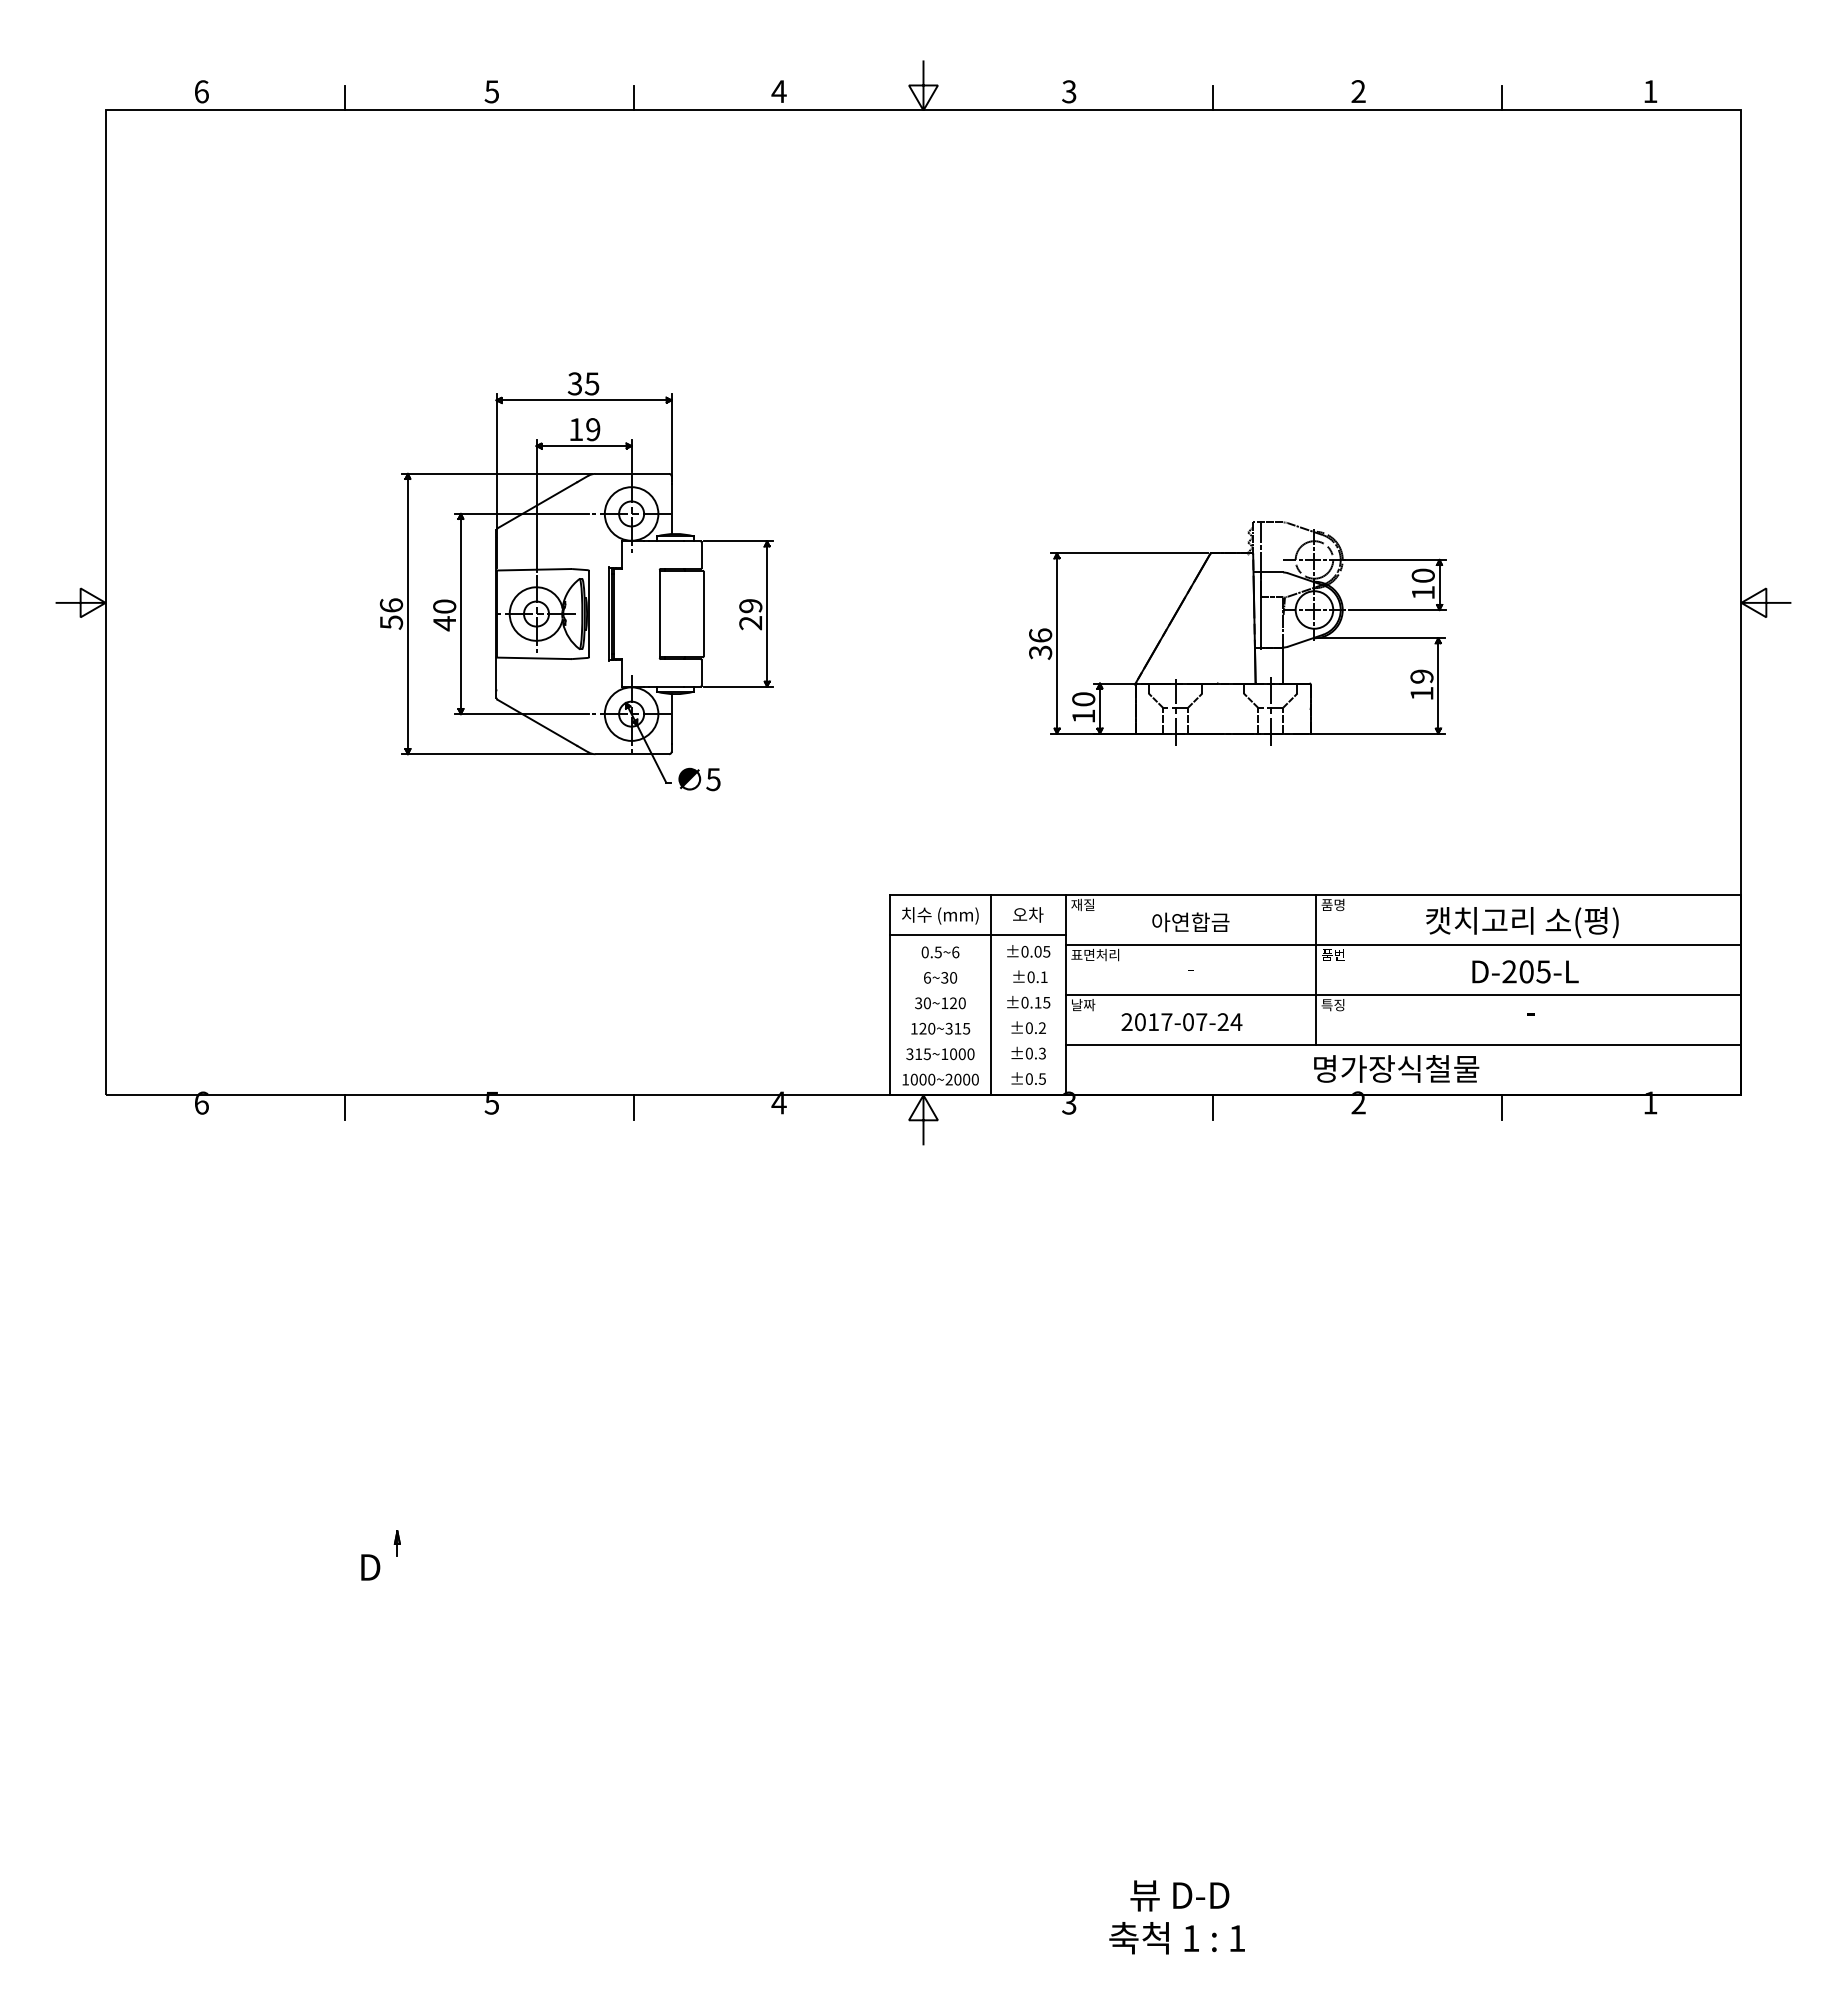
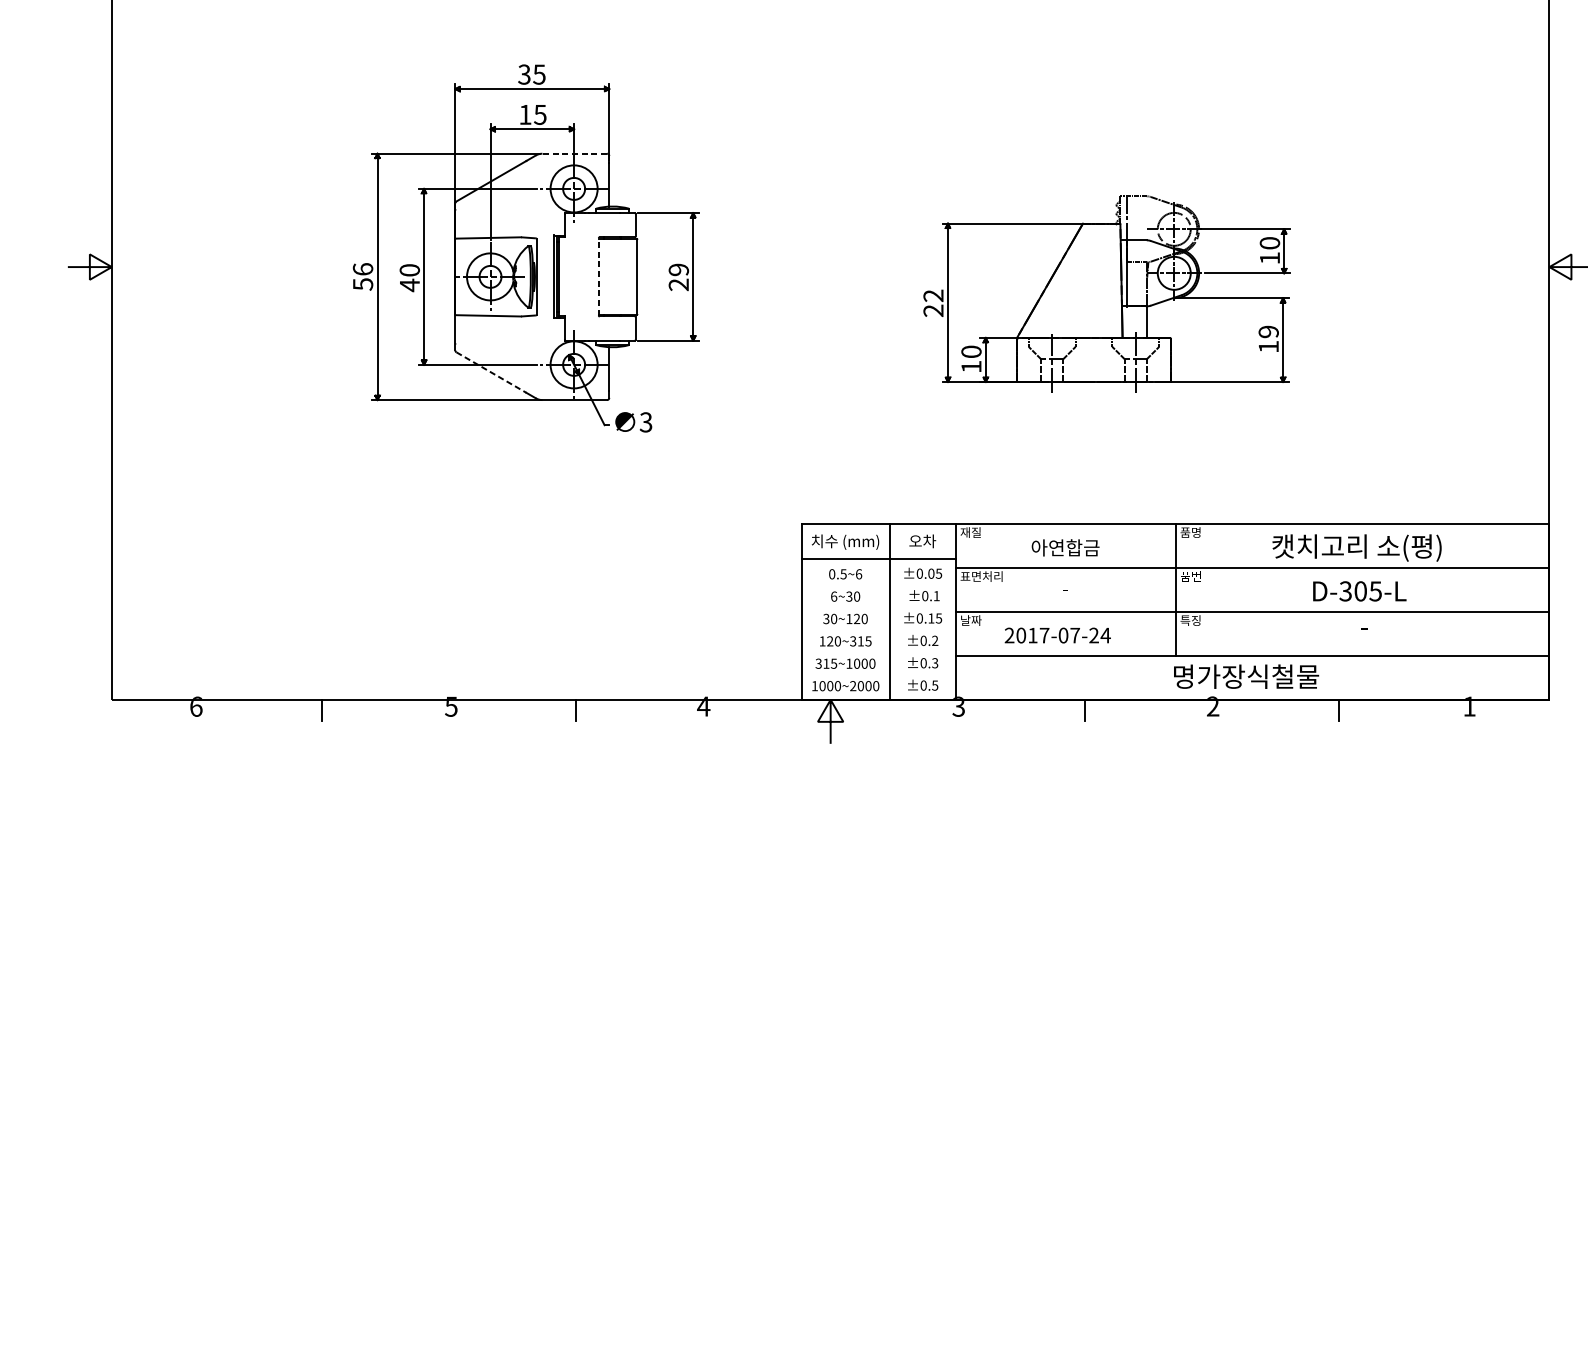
text: (592, 429) -> (539, 114), 19 -> 15
line: (632, 473) -> (574, 153), solid -> dashed
line: (659, 613) -> (598, 276), solid -> dashed
text: (1040, 643) -> (933, 302), 36 -> 22
line: (537, 722) -> (491, 372), solid -> dashed
text: (713, 779) -> (646, 422), 5 -> 3
text: (1509, 971) -> (1345, 591), D-205-L -> D-305-L
part: (380, 1555) -> (353, 1104), removed

